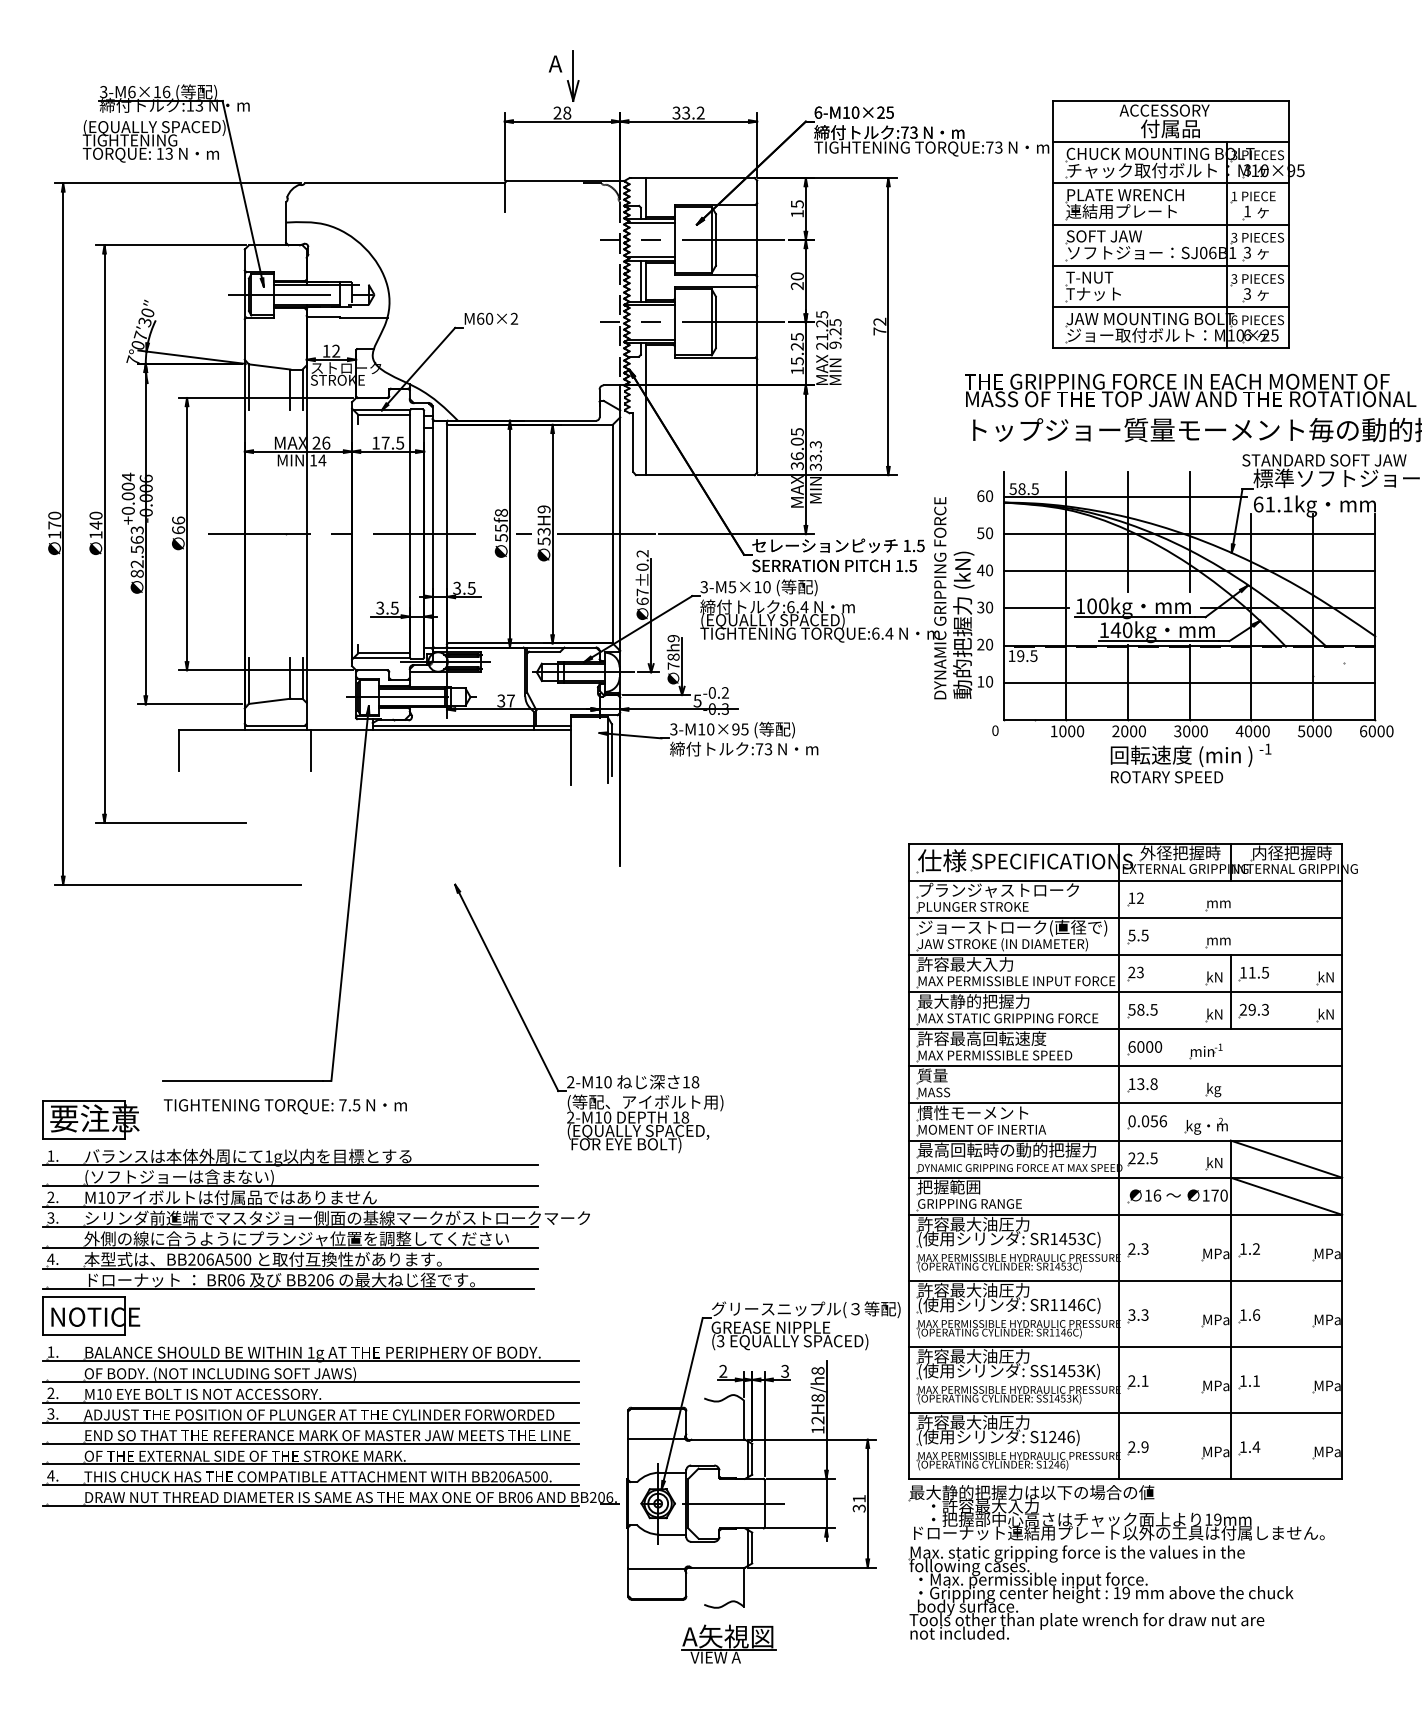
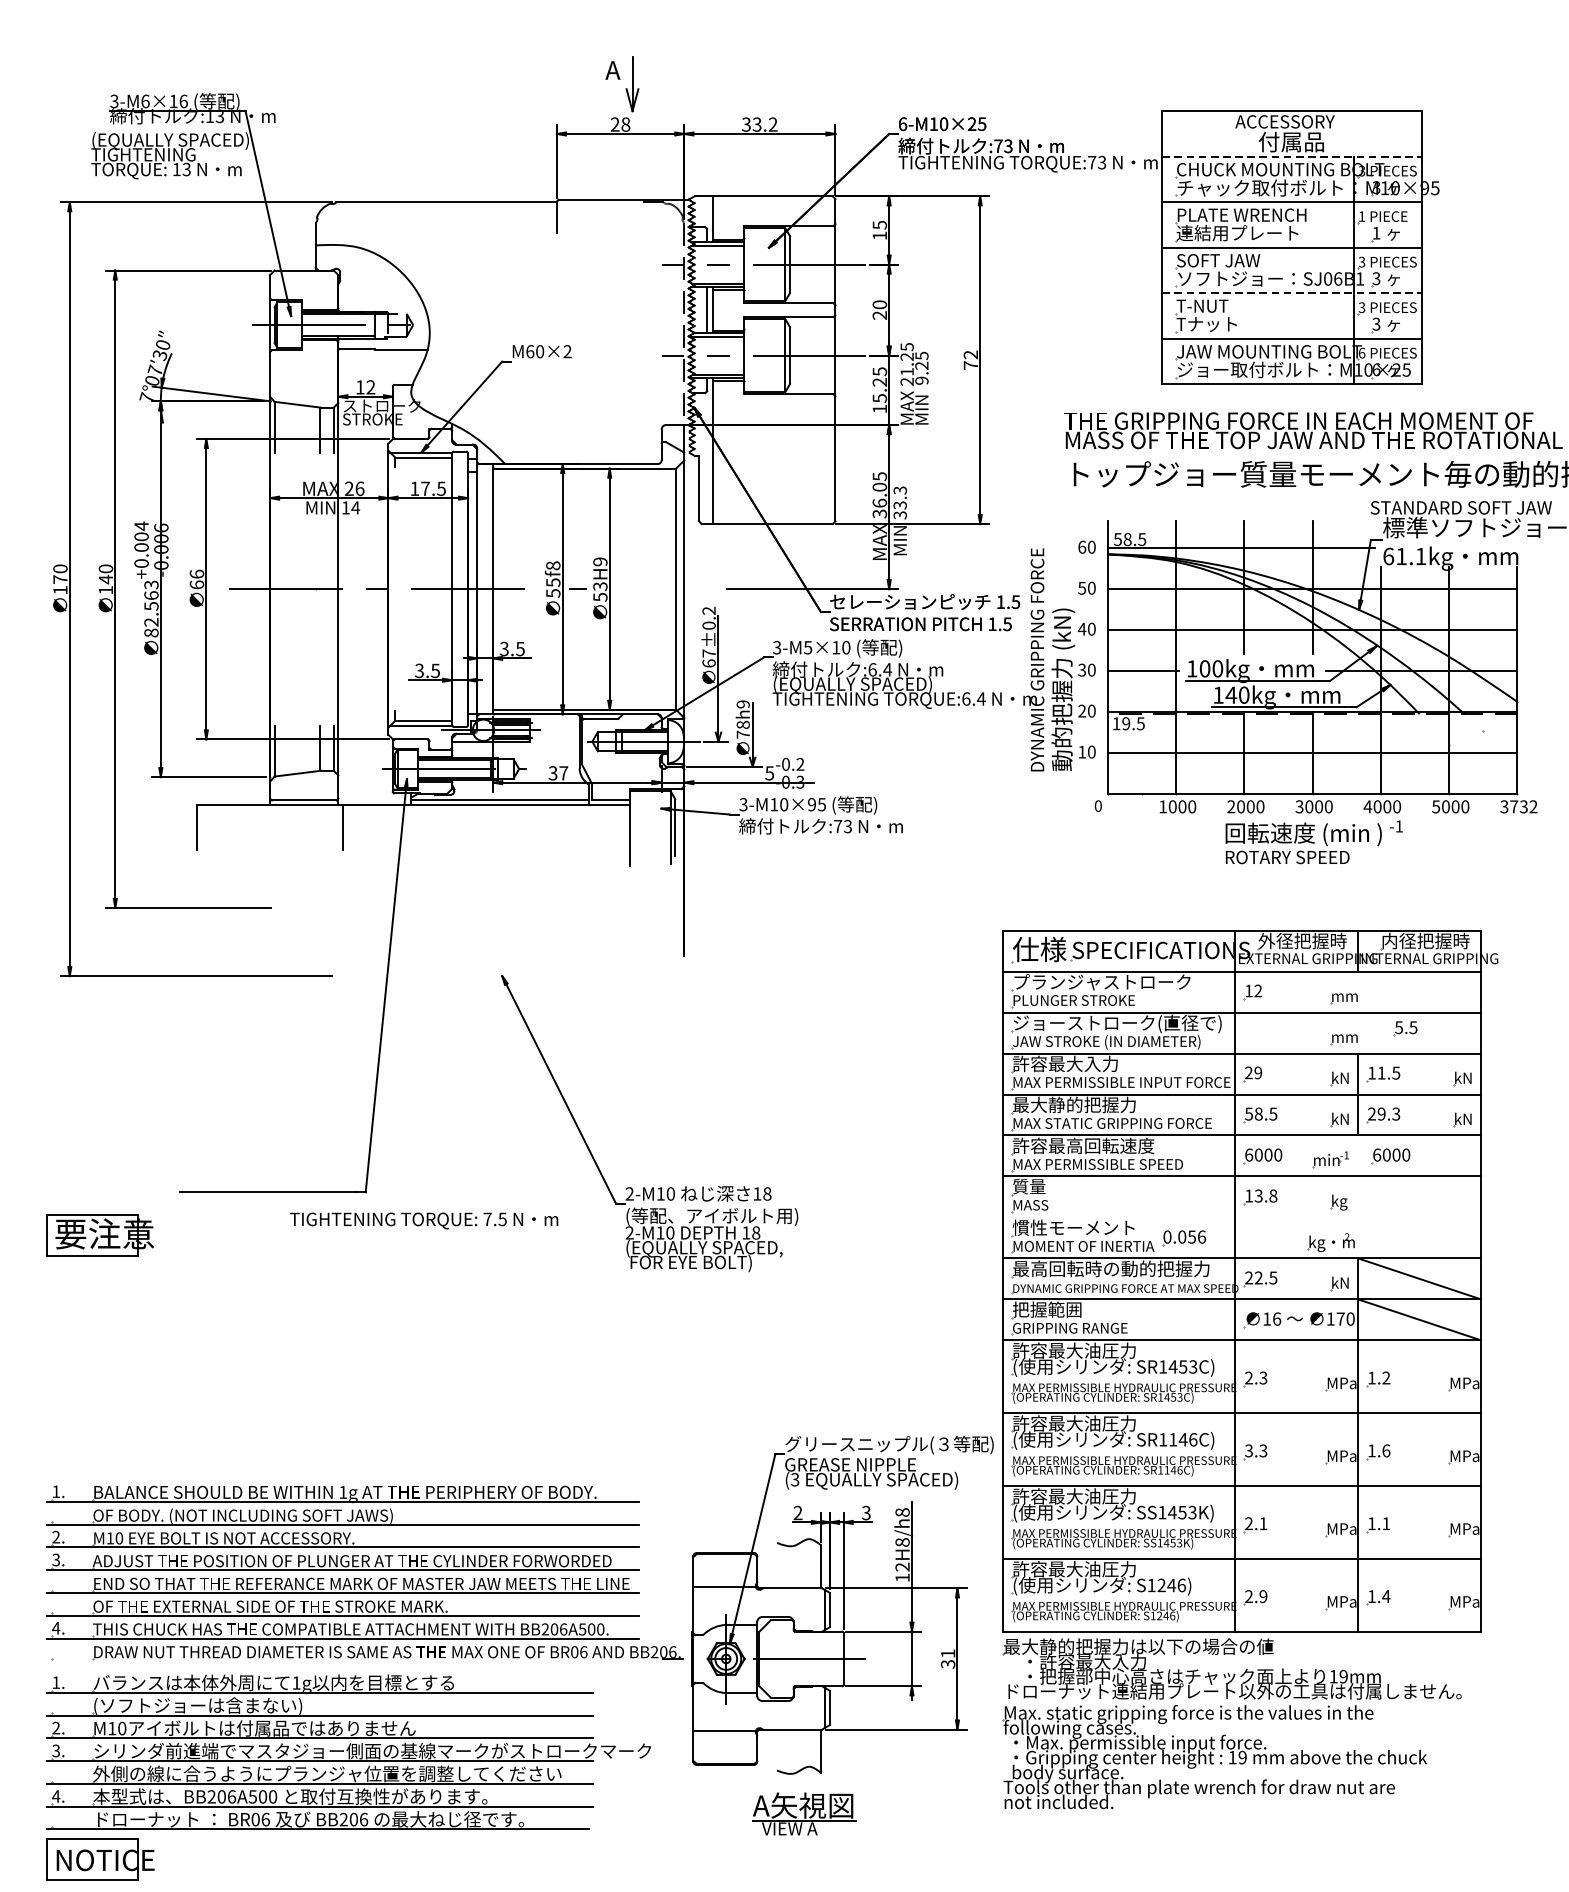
line: (1171, 142) -> (1292, 157), solid -> dashed
line: (1171, 265) -> (1292, 292), solid -> dashed
line: (605, 534) -> (668, 589), removed
text: (1376, 731) -> (1518, 806), 6000 -> 3732
part: (1137, 936) -> (1405, 1028), moved
text: (1139, 972) -> (1257, 1072), 23 -> 29
part: (1260, 1048) -> (1390, 1156), added
line: (1125, 1103) -> (1241, 1217), removed
text: (285, 1106) -> (424, 1220), moved
part: (1146, 1122) -> (1183, 1238), moved
part: (315, 1241) -> (348, 1776), moved
line: (310, 1505) -> (342, 1661), removed

